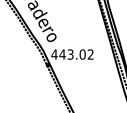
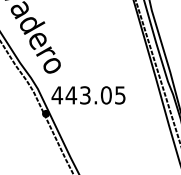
text: (90, 54) -> (119, 95), 443.02 -> 443.05

